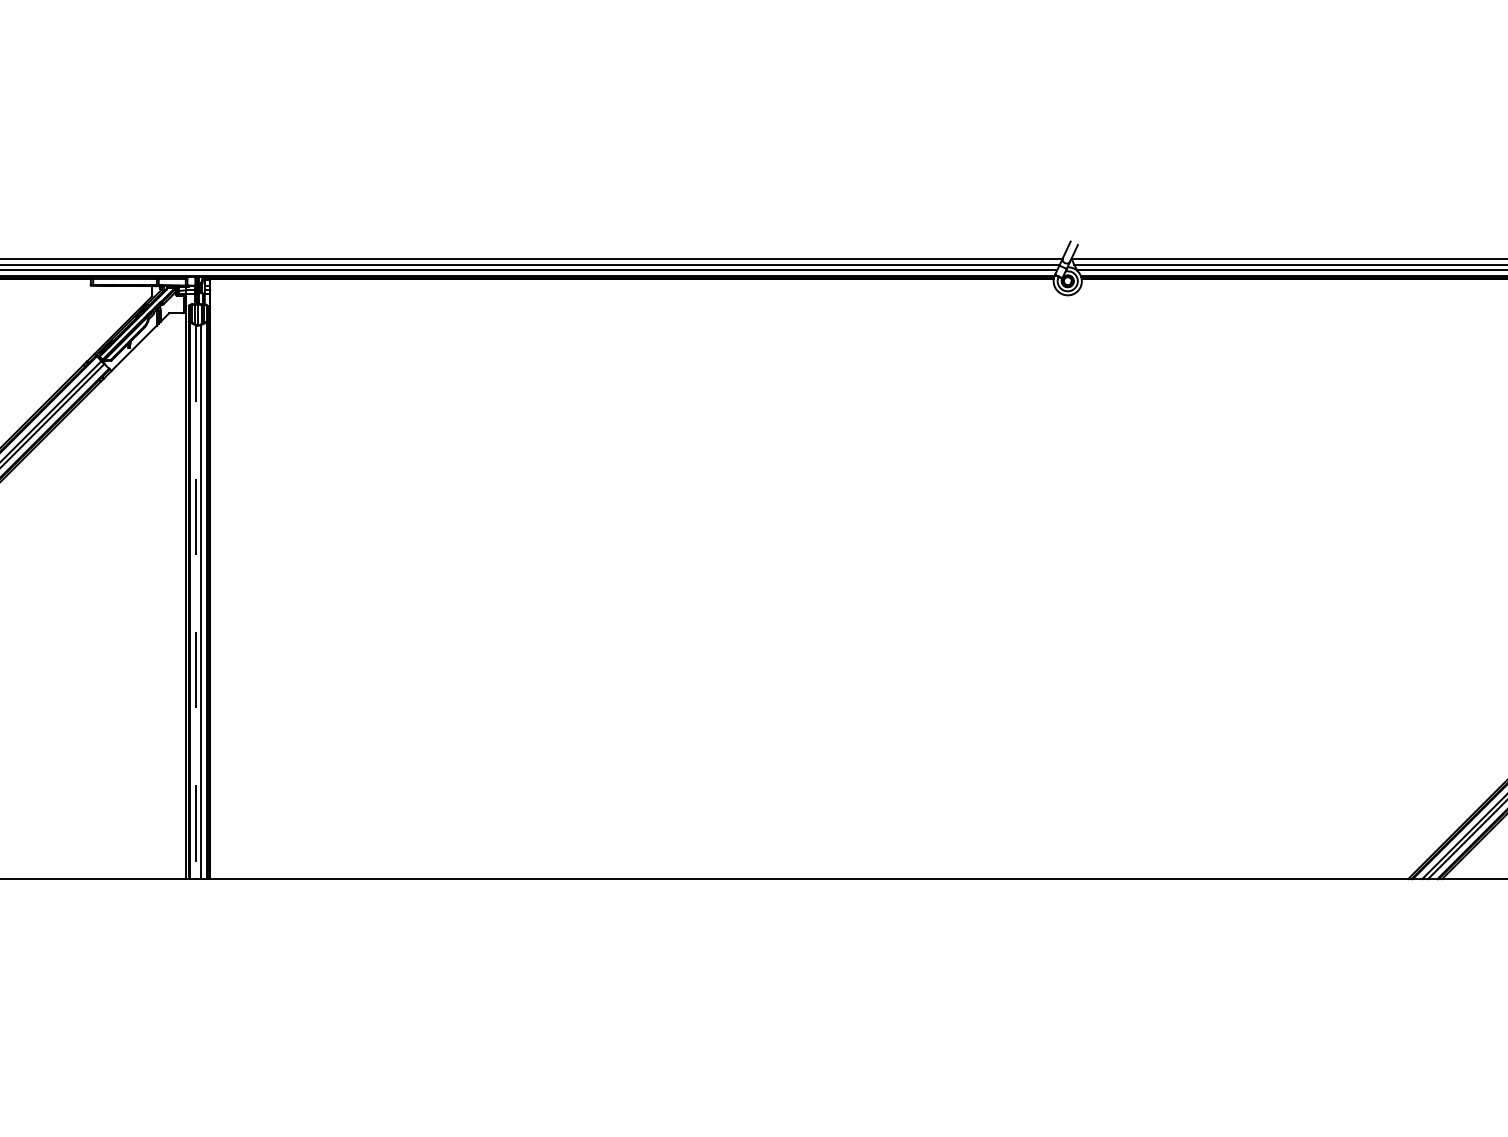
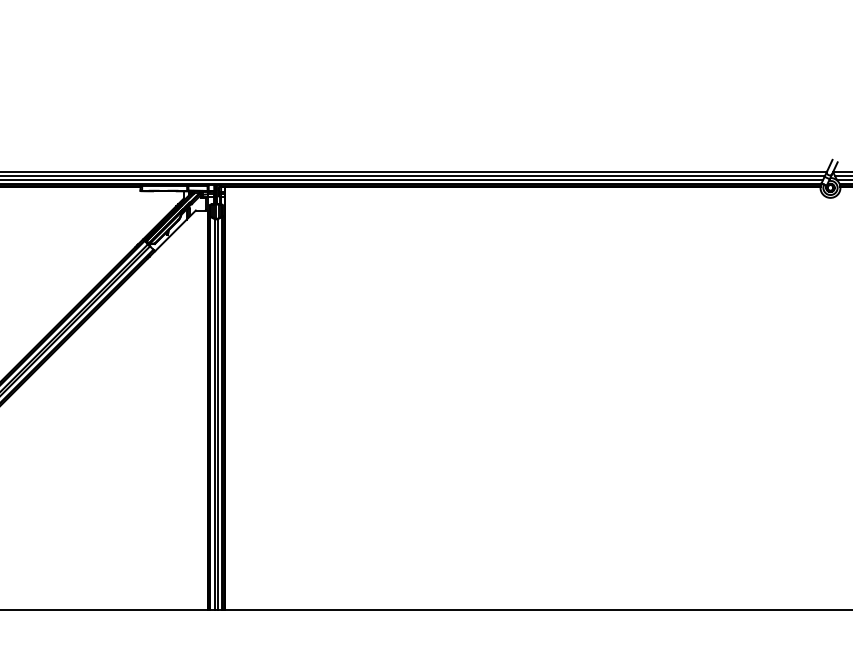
line: (195, 602) -> (214, 414), dashed -> solid

